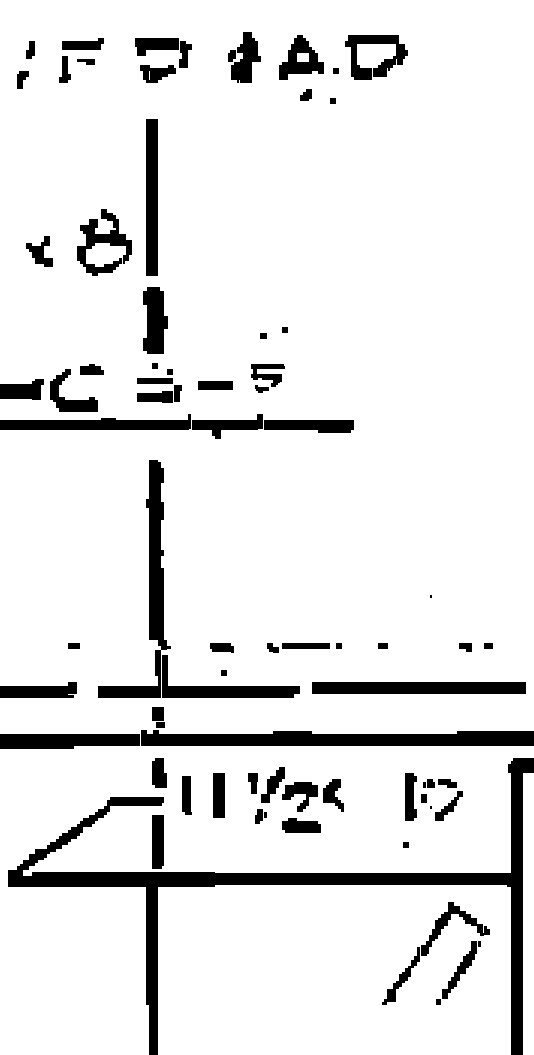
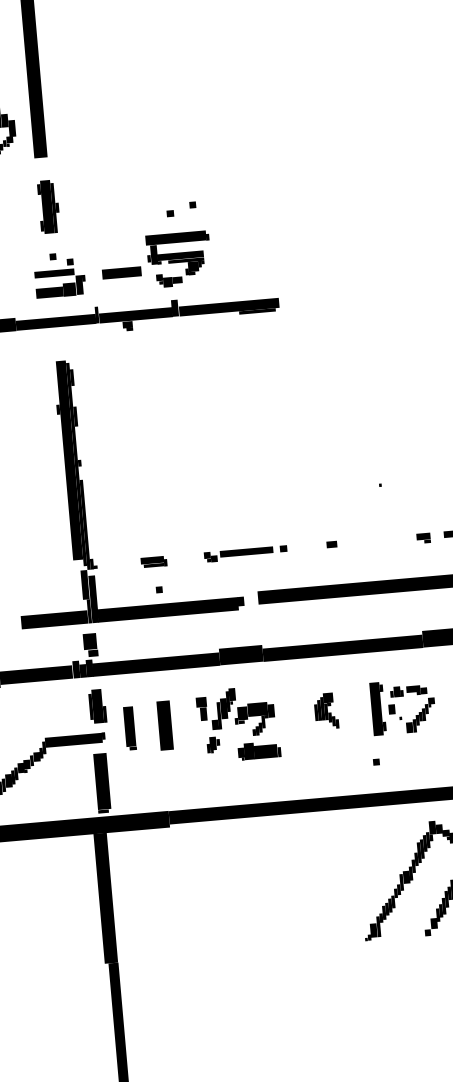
part: (154, 320) -> (48, 206), size x0.71
part: (267, 377) -> (178, 258), size x1.67
part: (333, 795) -> (326, 711), moved

